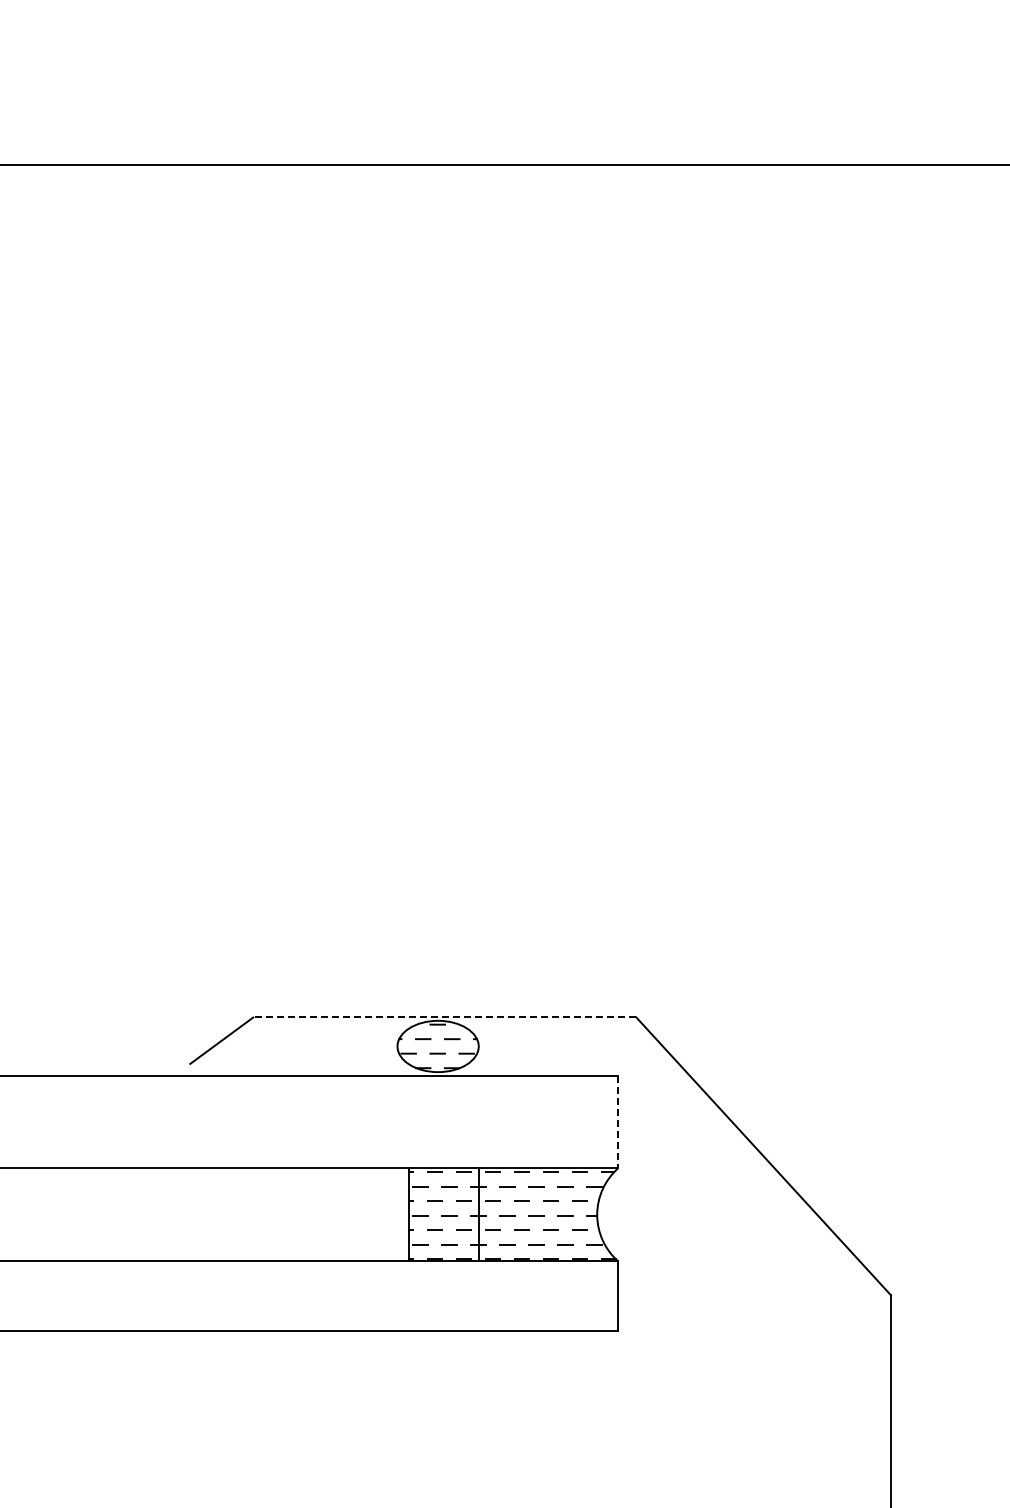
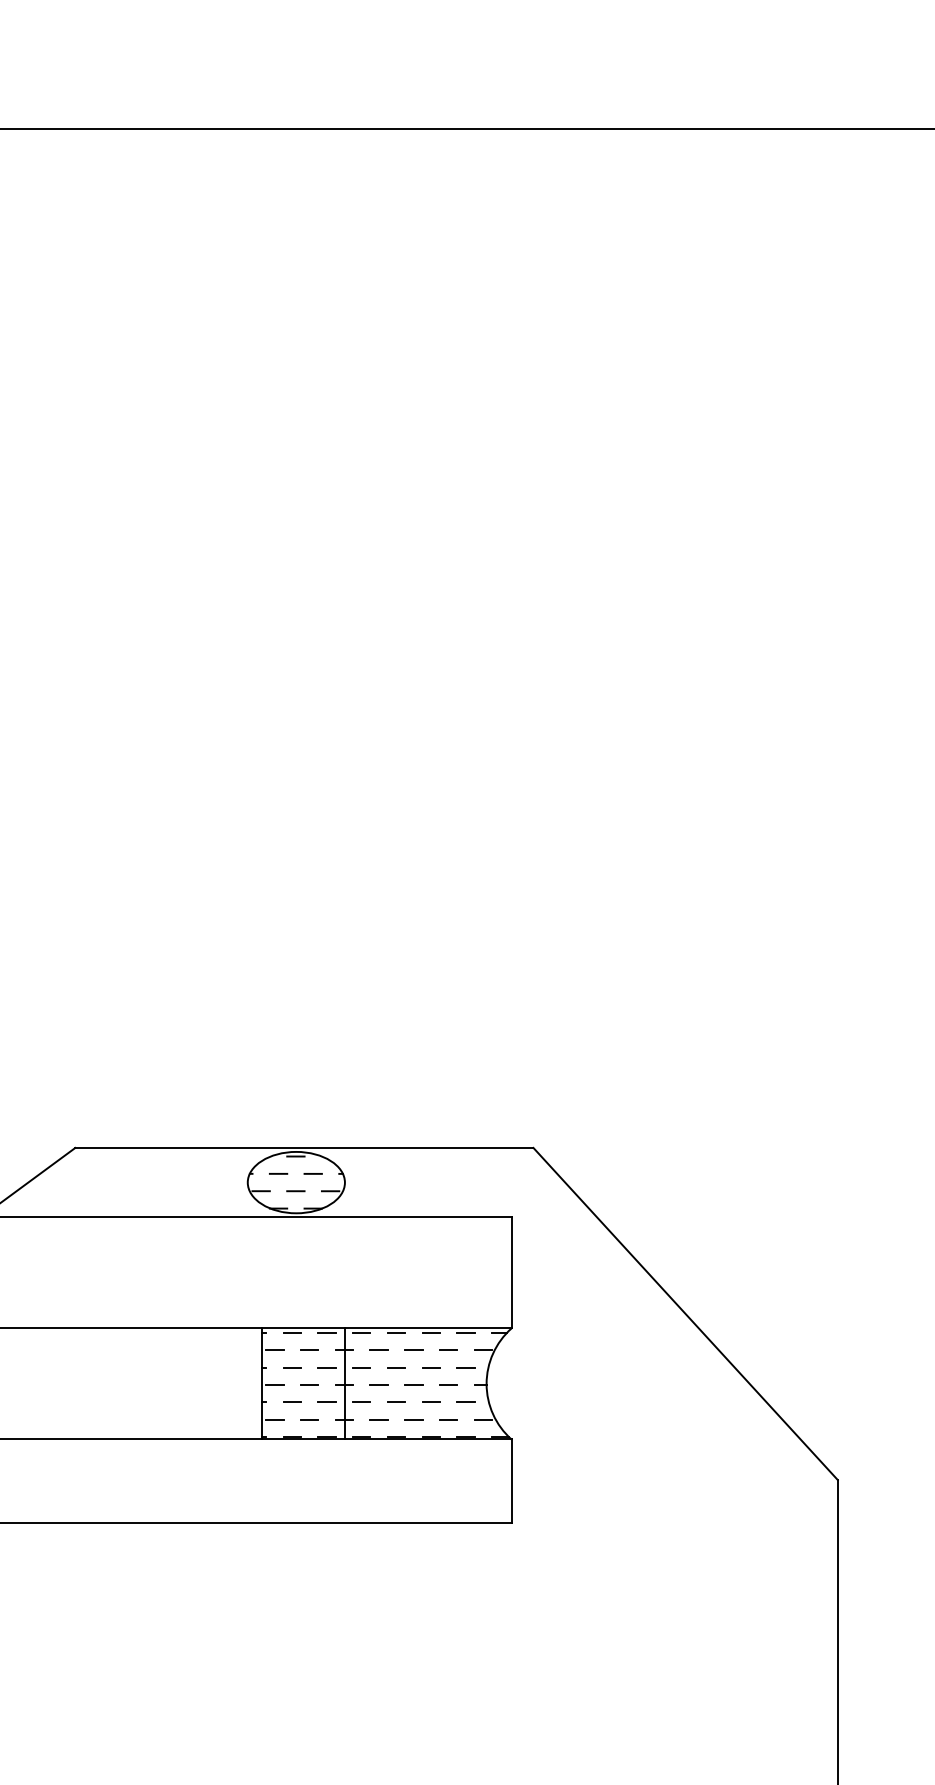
line: (444, 1017) -> (303, 1147), dashed -> solid
line: (618, 1122) -> (512, 1273), dashed -> solid

